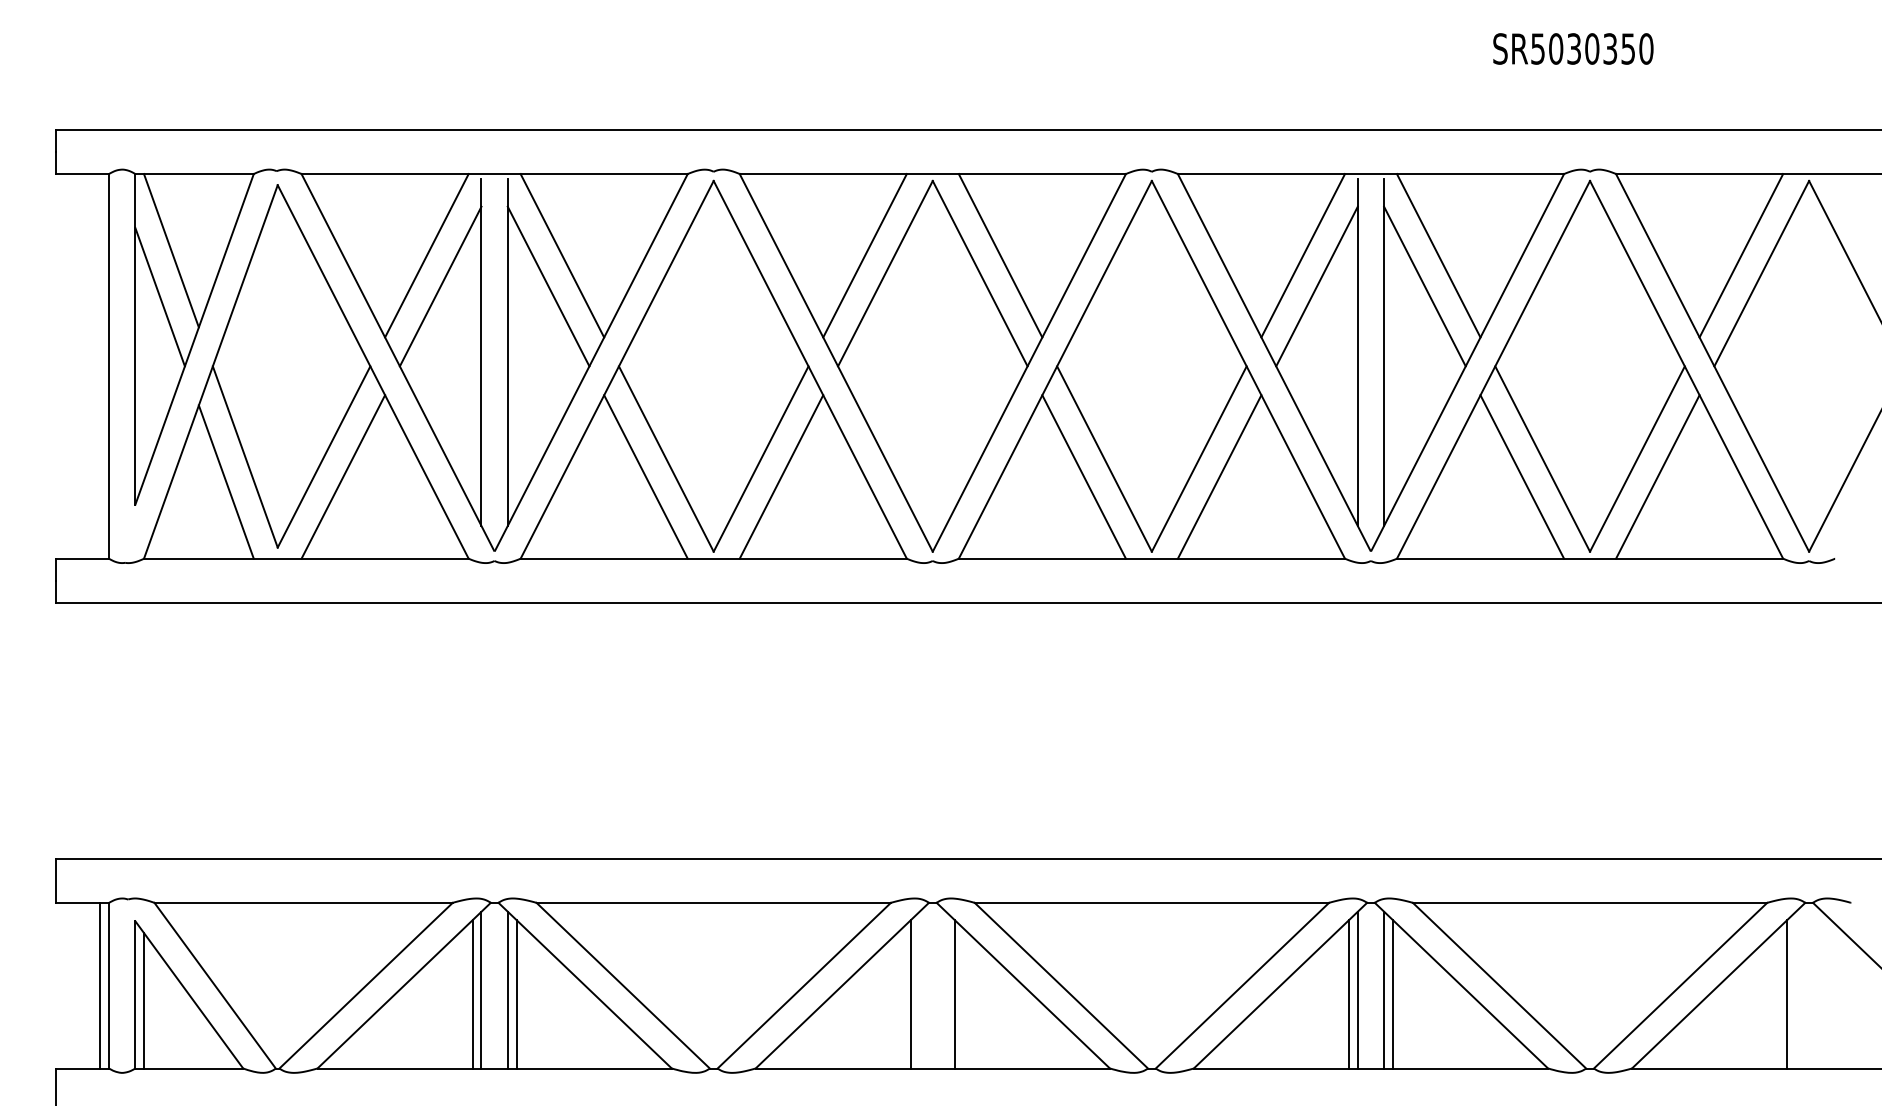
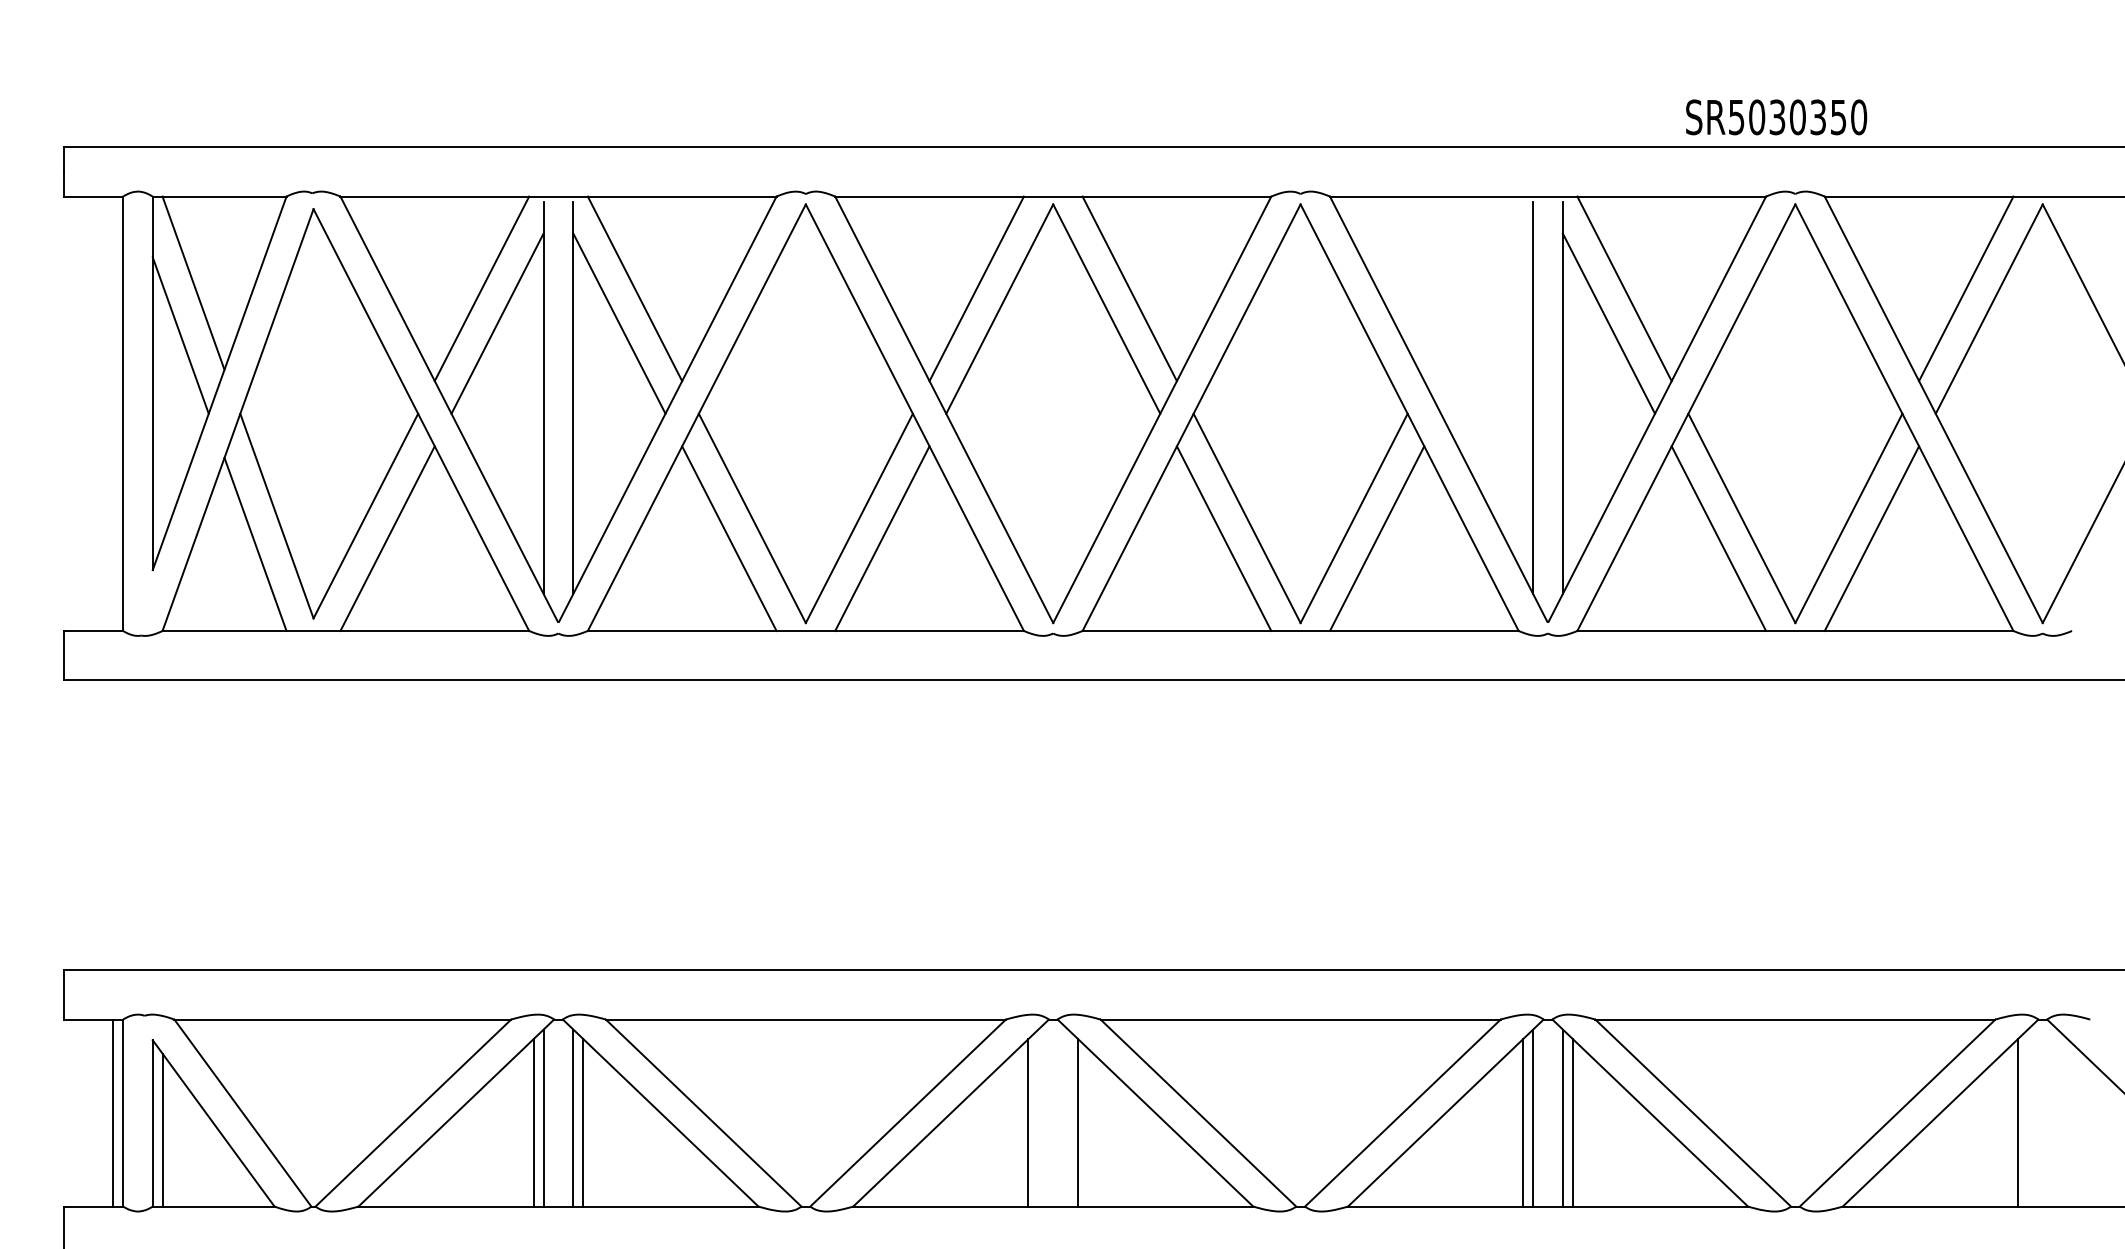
text: (1573, 49) -> (1776, 117), moved
line: (1303, 255) -> (1471, 288), removed
line: (1317, 286) -> (1487, 323), removed

